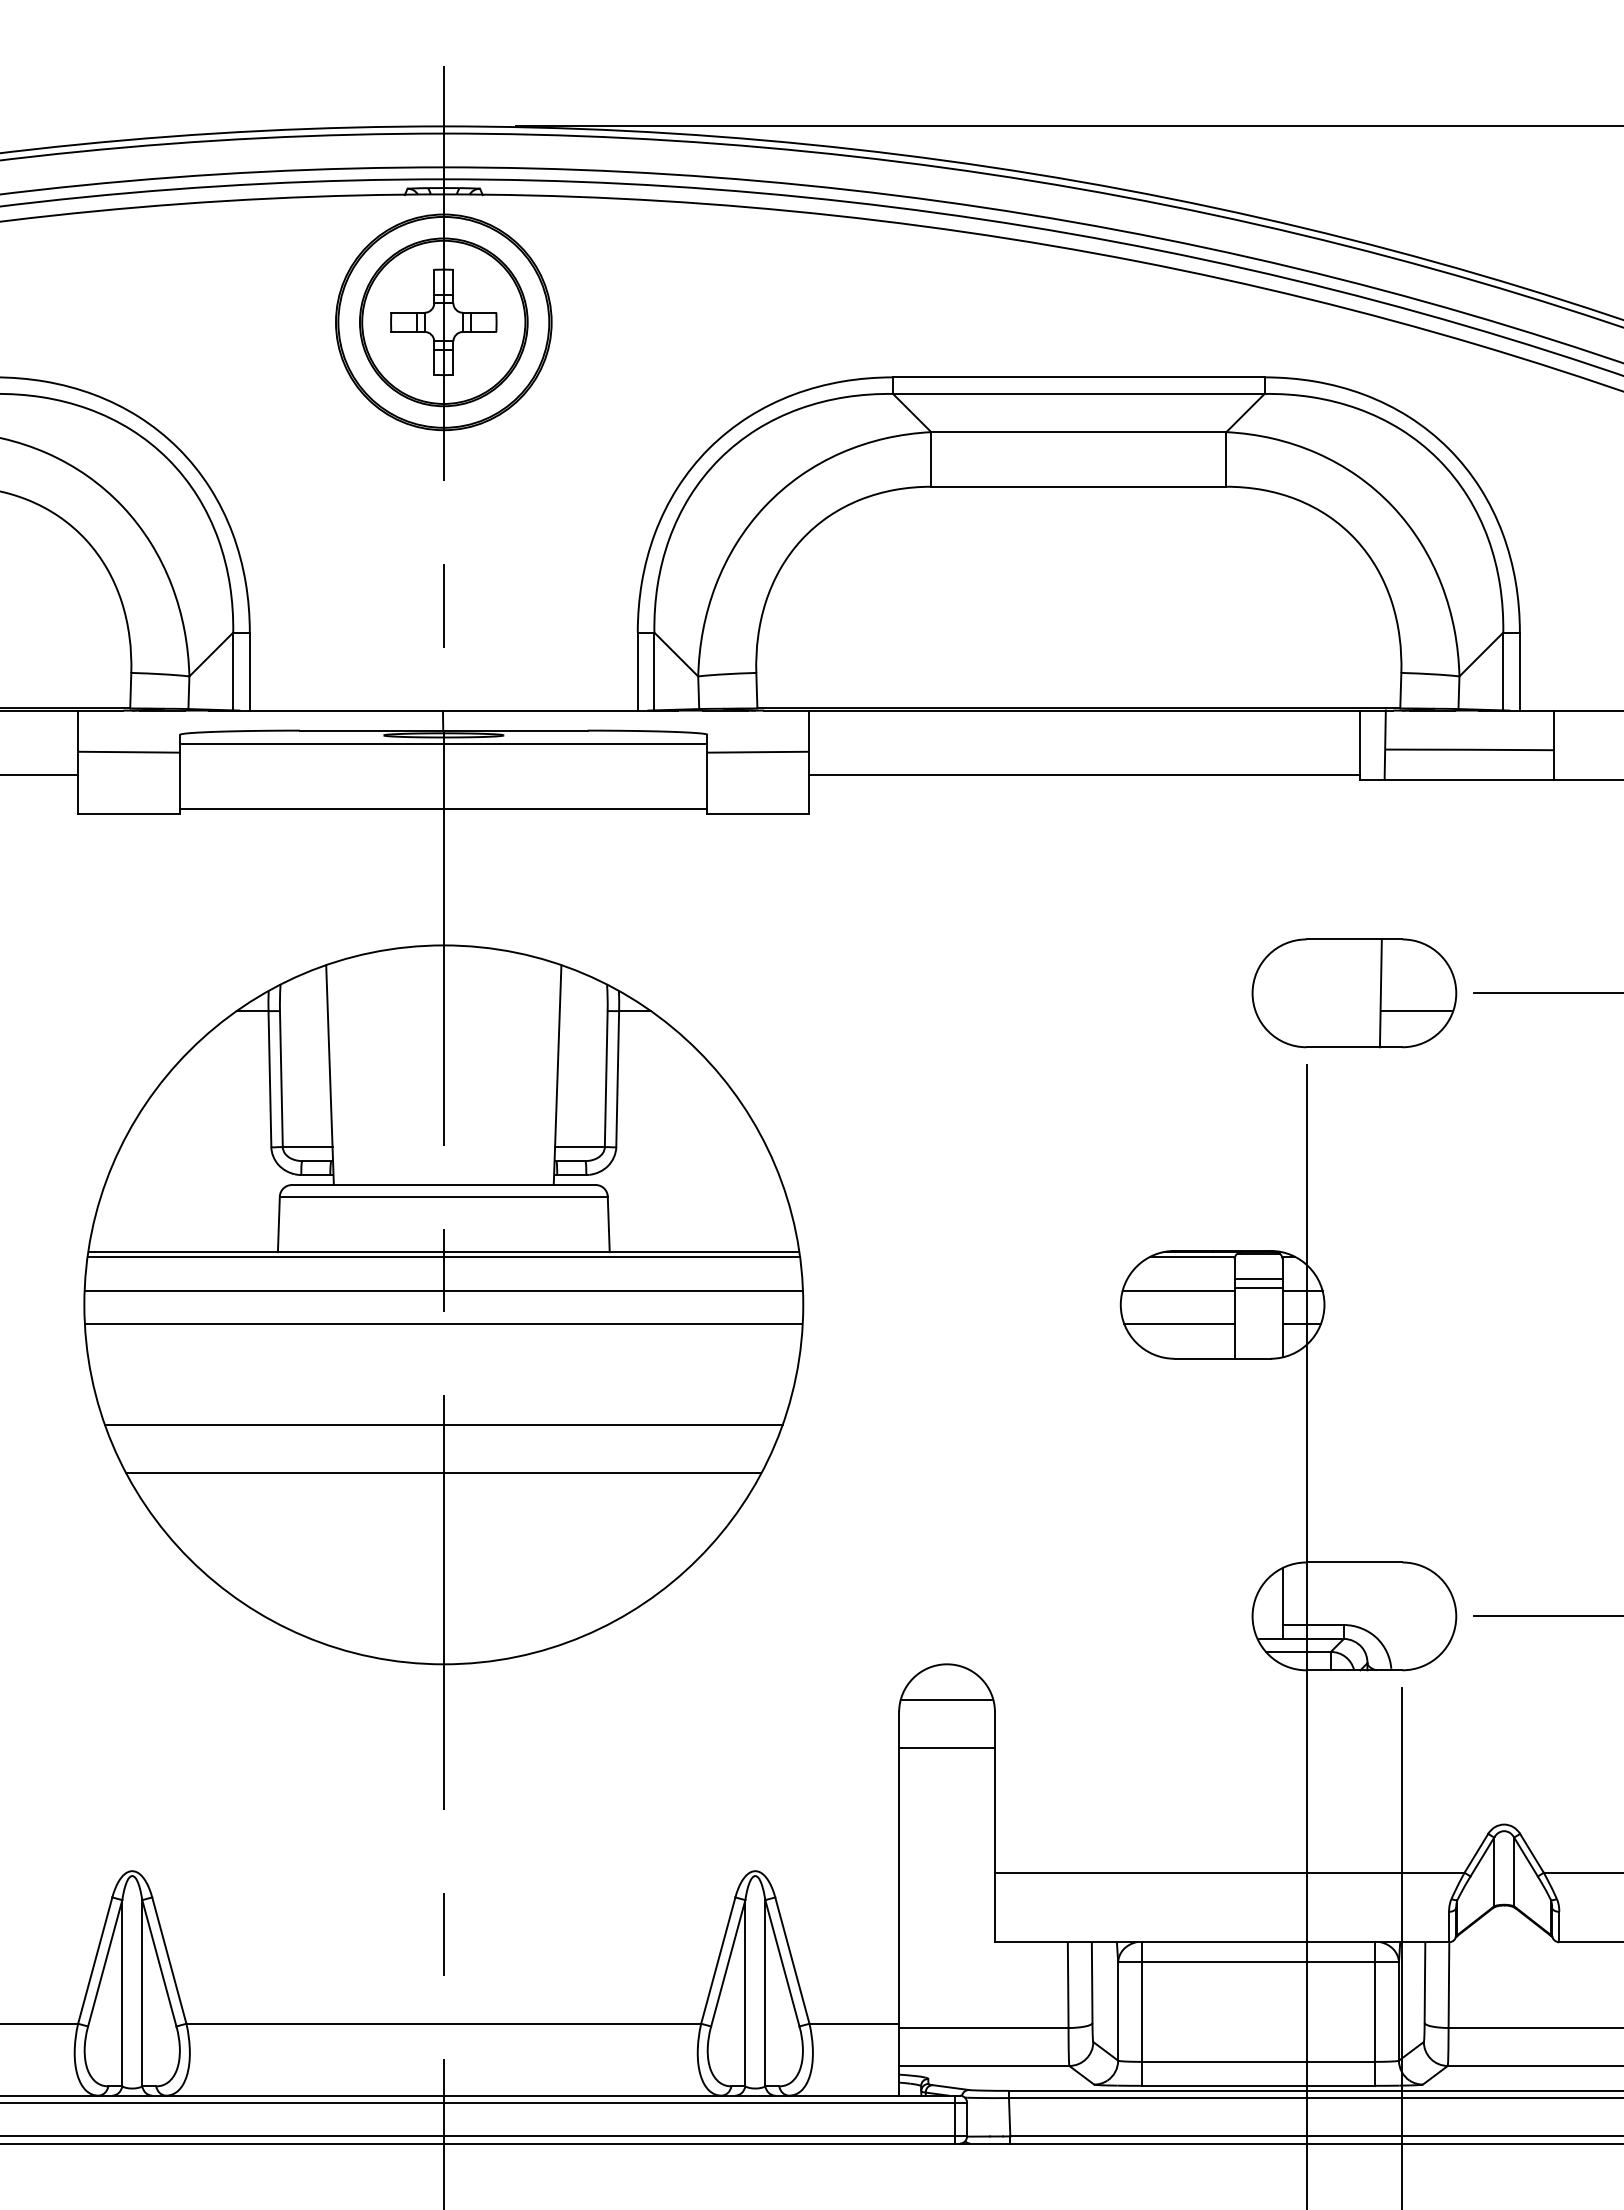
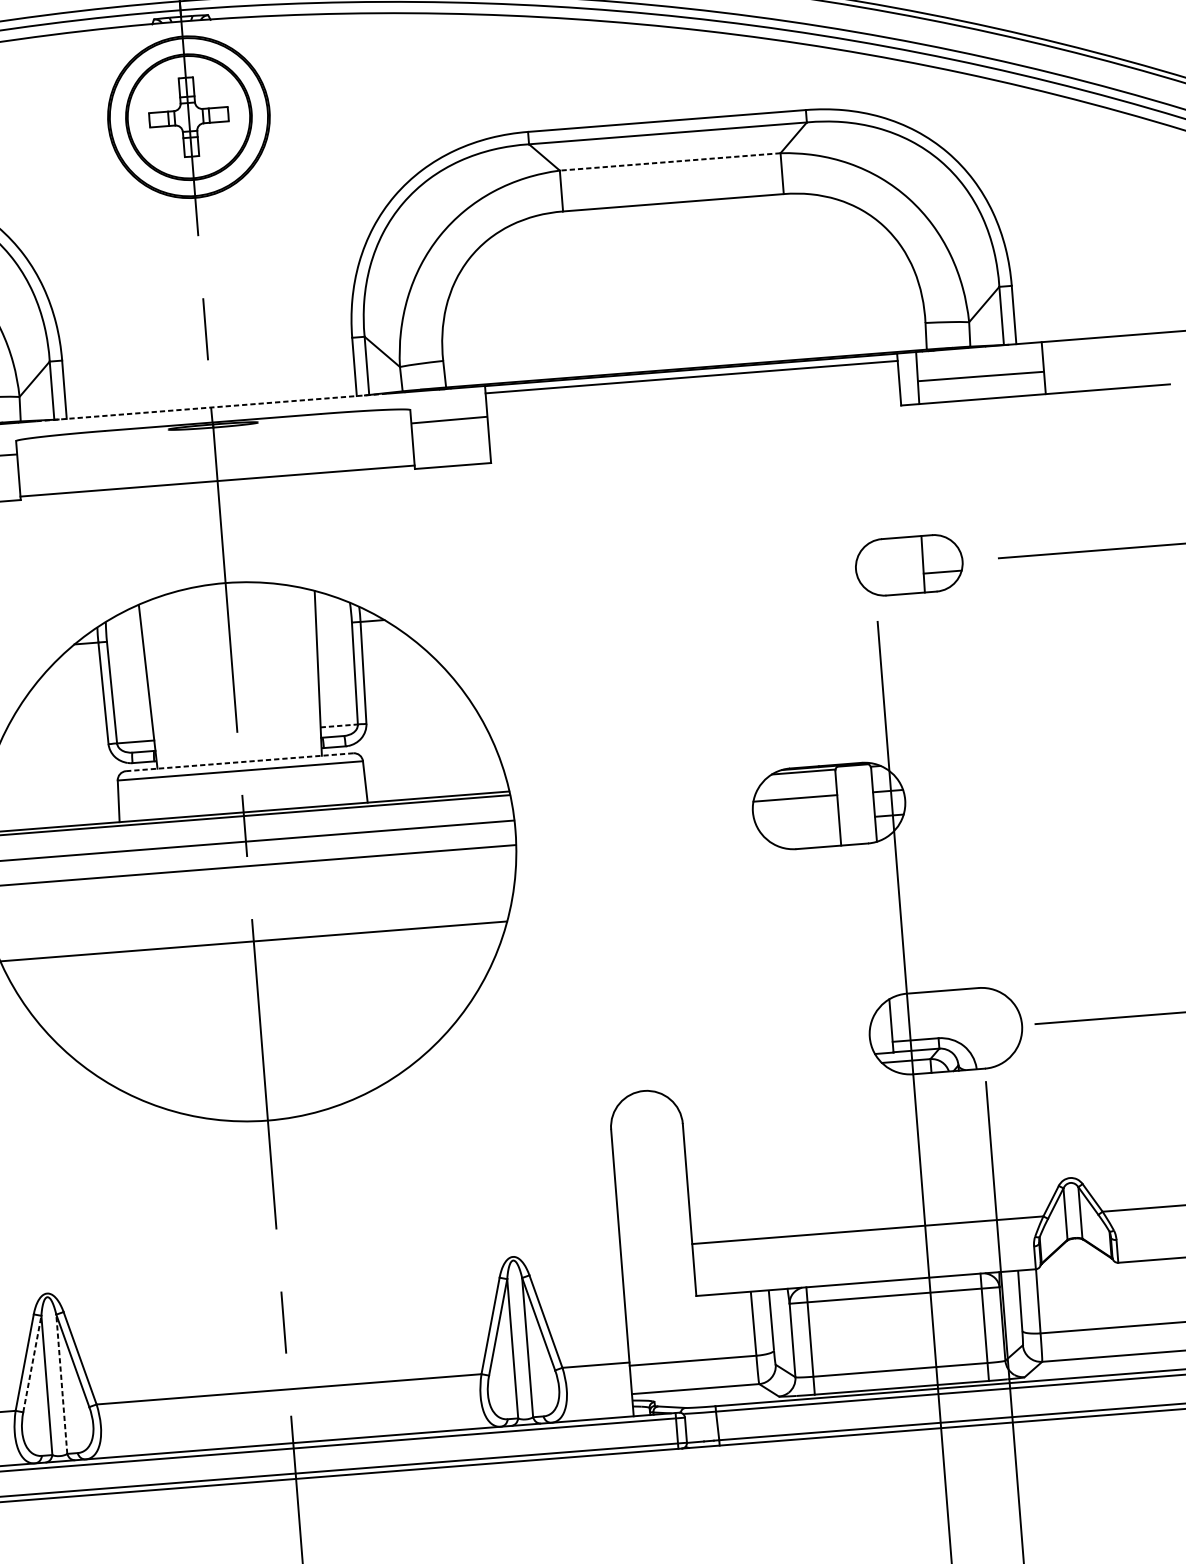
line: (1078, 432) -> (669, 162), solid -> dashed
line: (444, 710) -> (212, 407), solid -> dashed
line: (443, 744) -> (213, 432), removed
line: (1084, 775) -> (691, 377), moved
part: (1354, 993) -> (909, 565), size x0.7
line: (579, 1147) -> (338, 726), solid -> dashed
line: (443, 1185) -> (239, 762), solid -> dashed
line: (1258, 1279) -> (854, 784), removed
line: (1258, 1288) -> (854, 791), removed
line: (1179, 1324) -> (797, 823), removed
line: (443, 1472) -> (256, 977), removed
line: (946, 1700) -> (645, 1118), removed
line: (946, 1748) -> (648, 1153), removed
line: (105, 1962) -> (32, 1363), solid -> dashed
line: (142, 1992) -> (61, 1383), solid -> dashed

